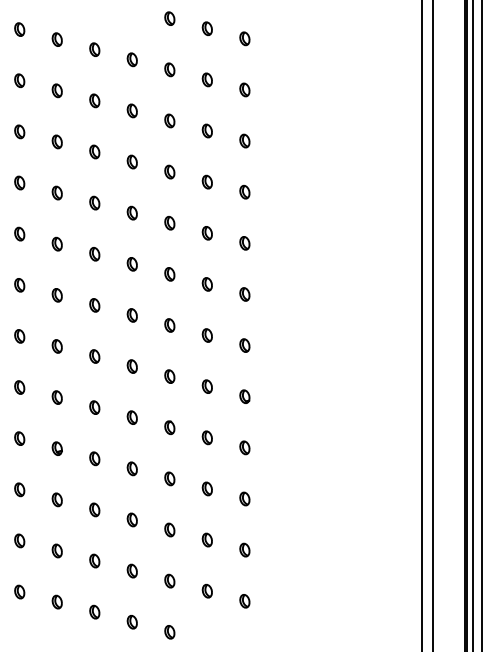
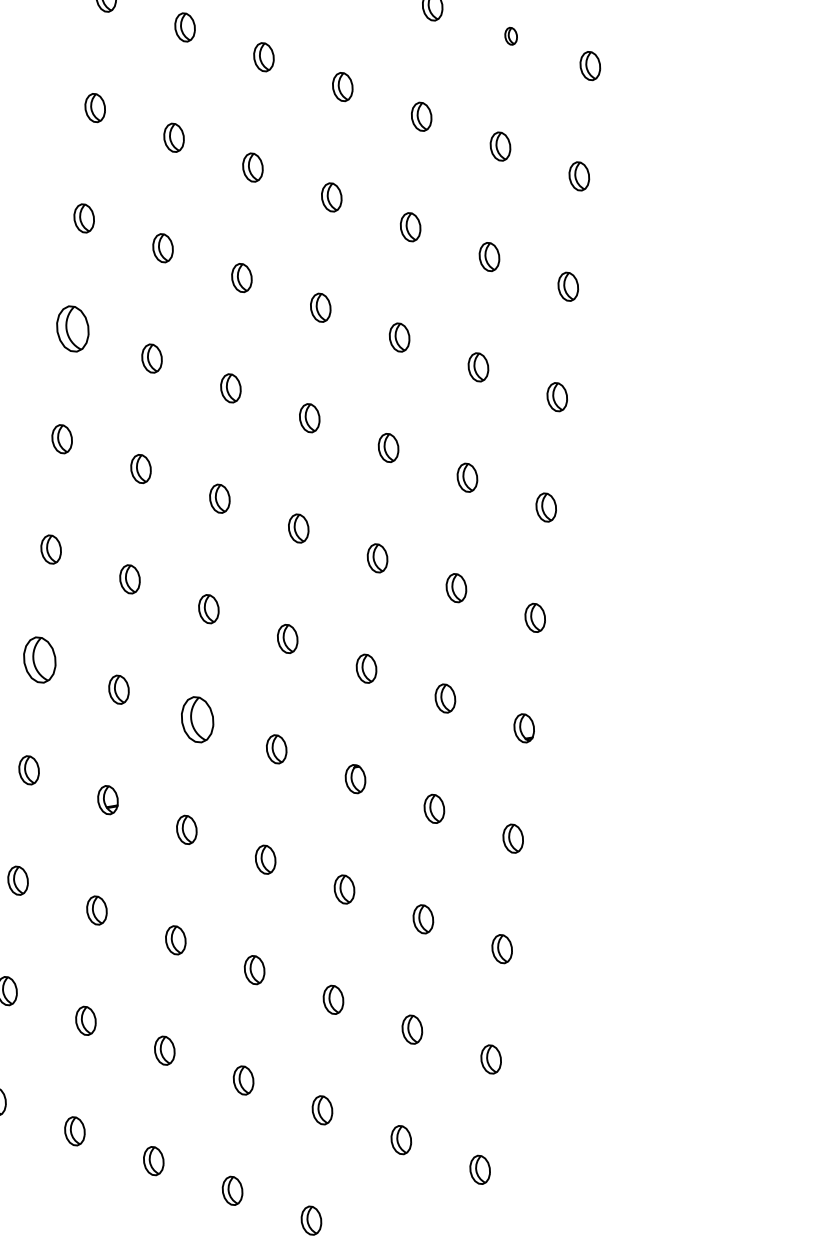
part: (206, 79) -> (509, 35), size x0.6
part: (19, 233) -> (72, 327), size x1.6
part: (19, 387) -> (39, 659), size x1.6
part: (94, 407) -> (197, 719), size x1.6

